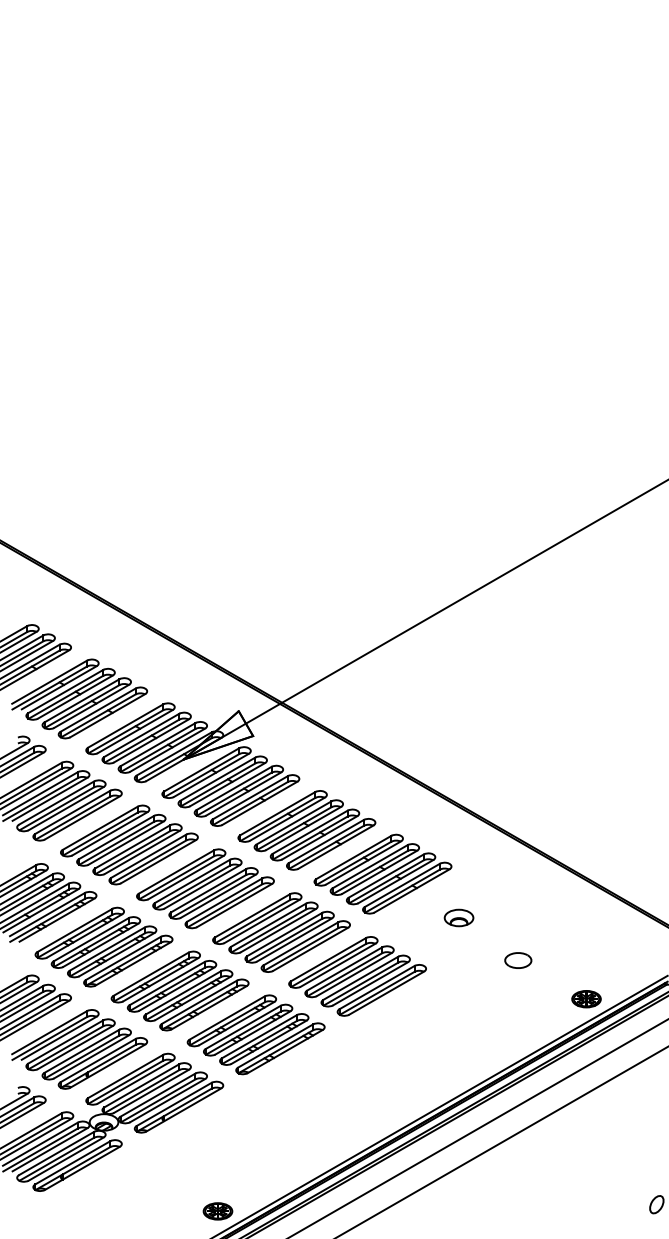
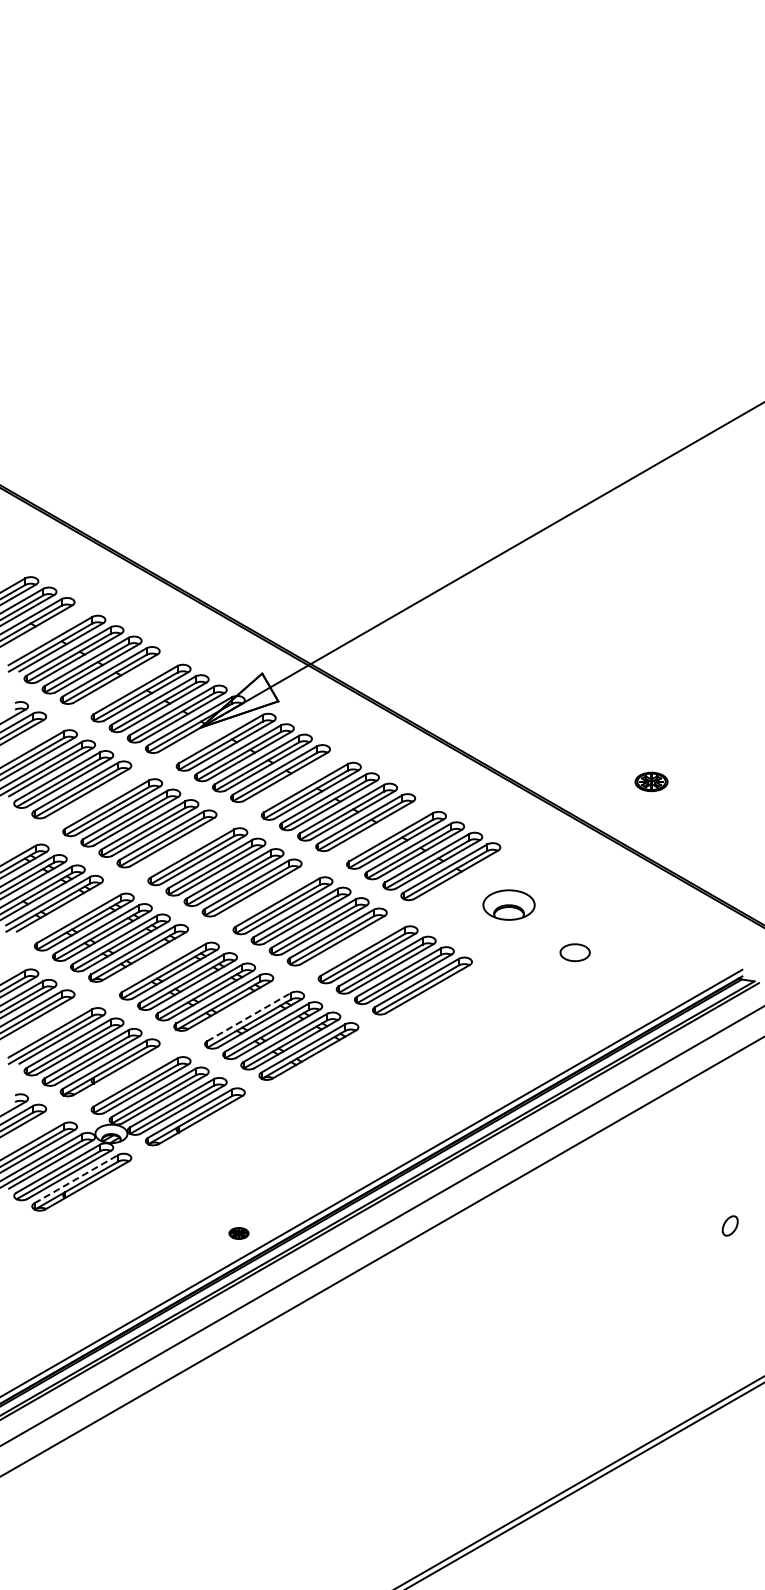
part: (458, 917) -> (508, 904), size x1.6
part: (586, 998) -> (651, 781), moved
line: (227, 1017) -> (249, 1016), solid -> dashed
line: (72, 1162) -> (76, 1178), solid -> dashed
part: (217, 1211) -> (238, 1233), size x0.6

